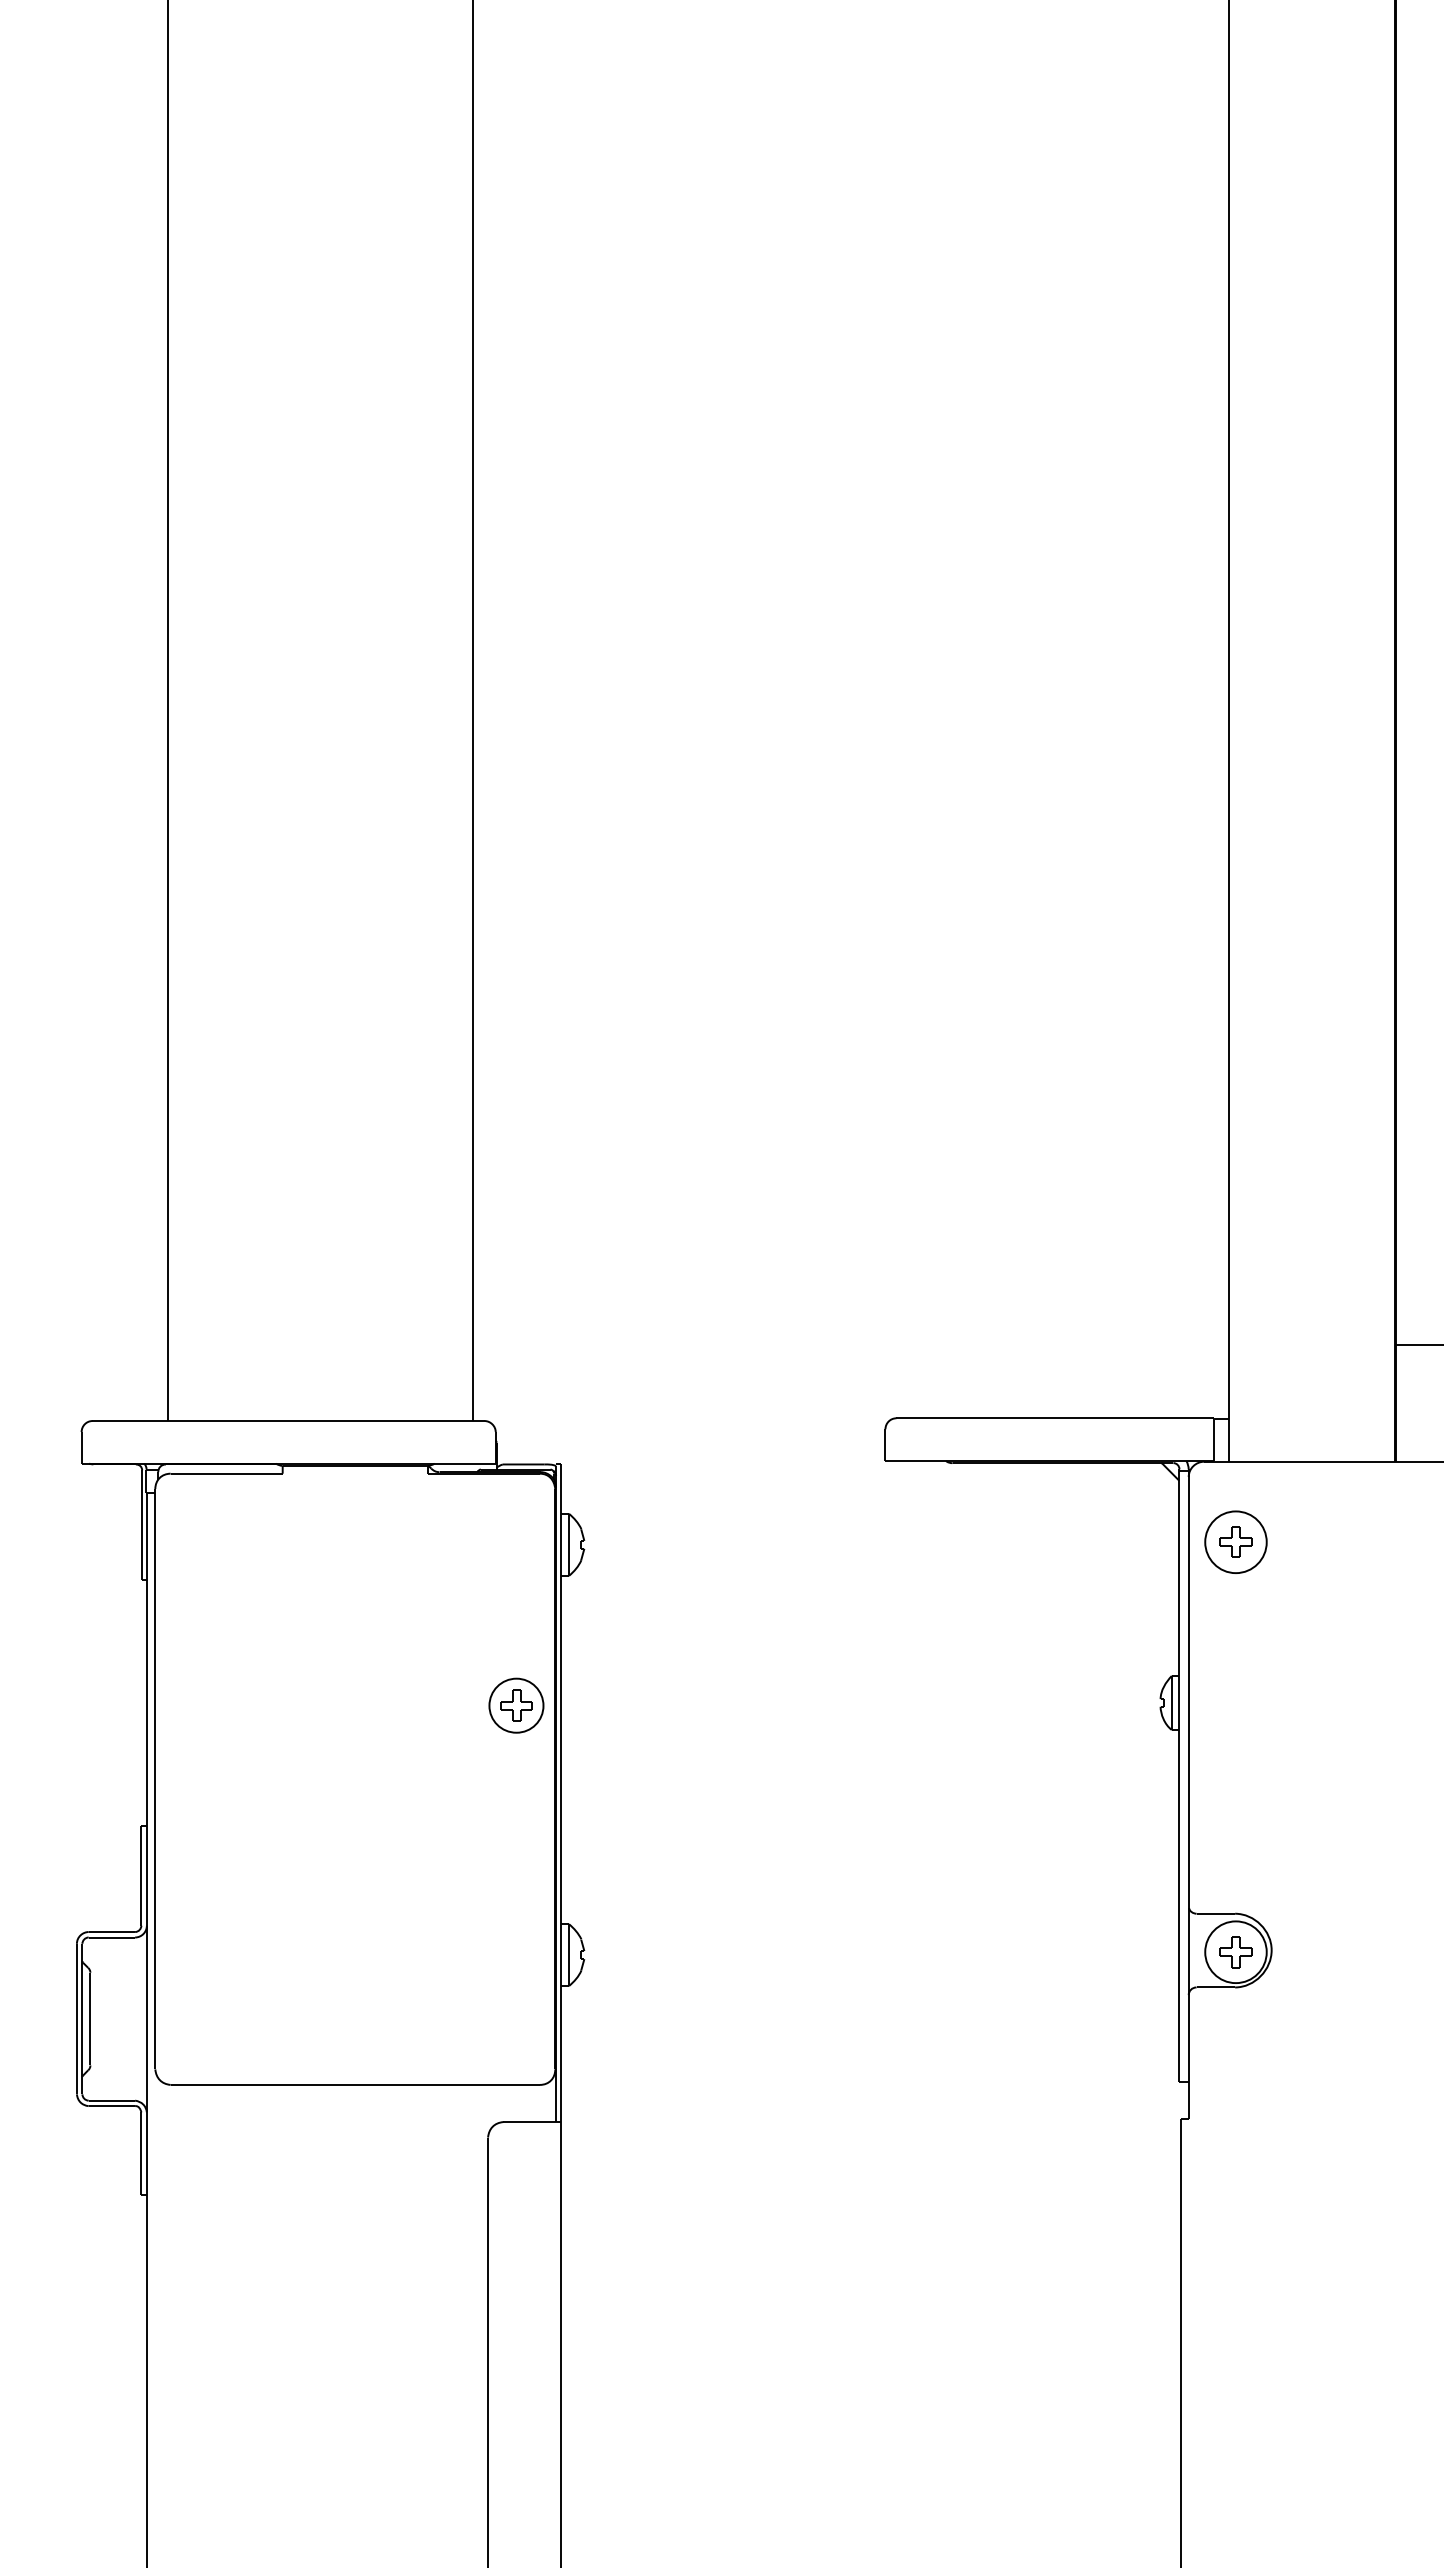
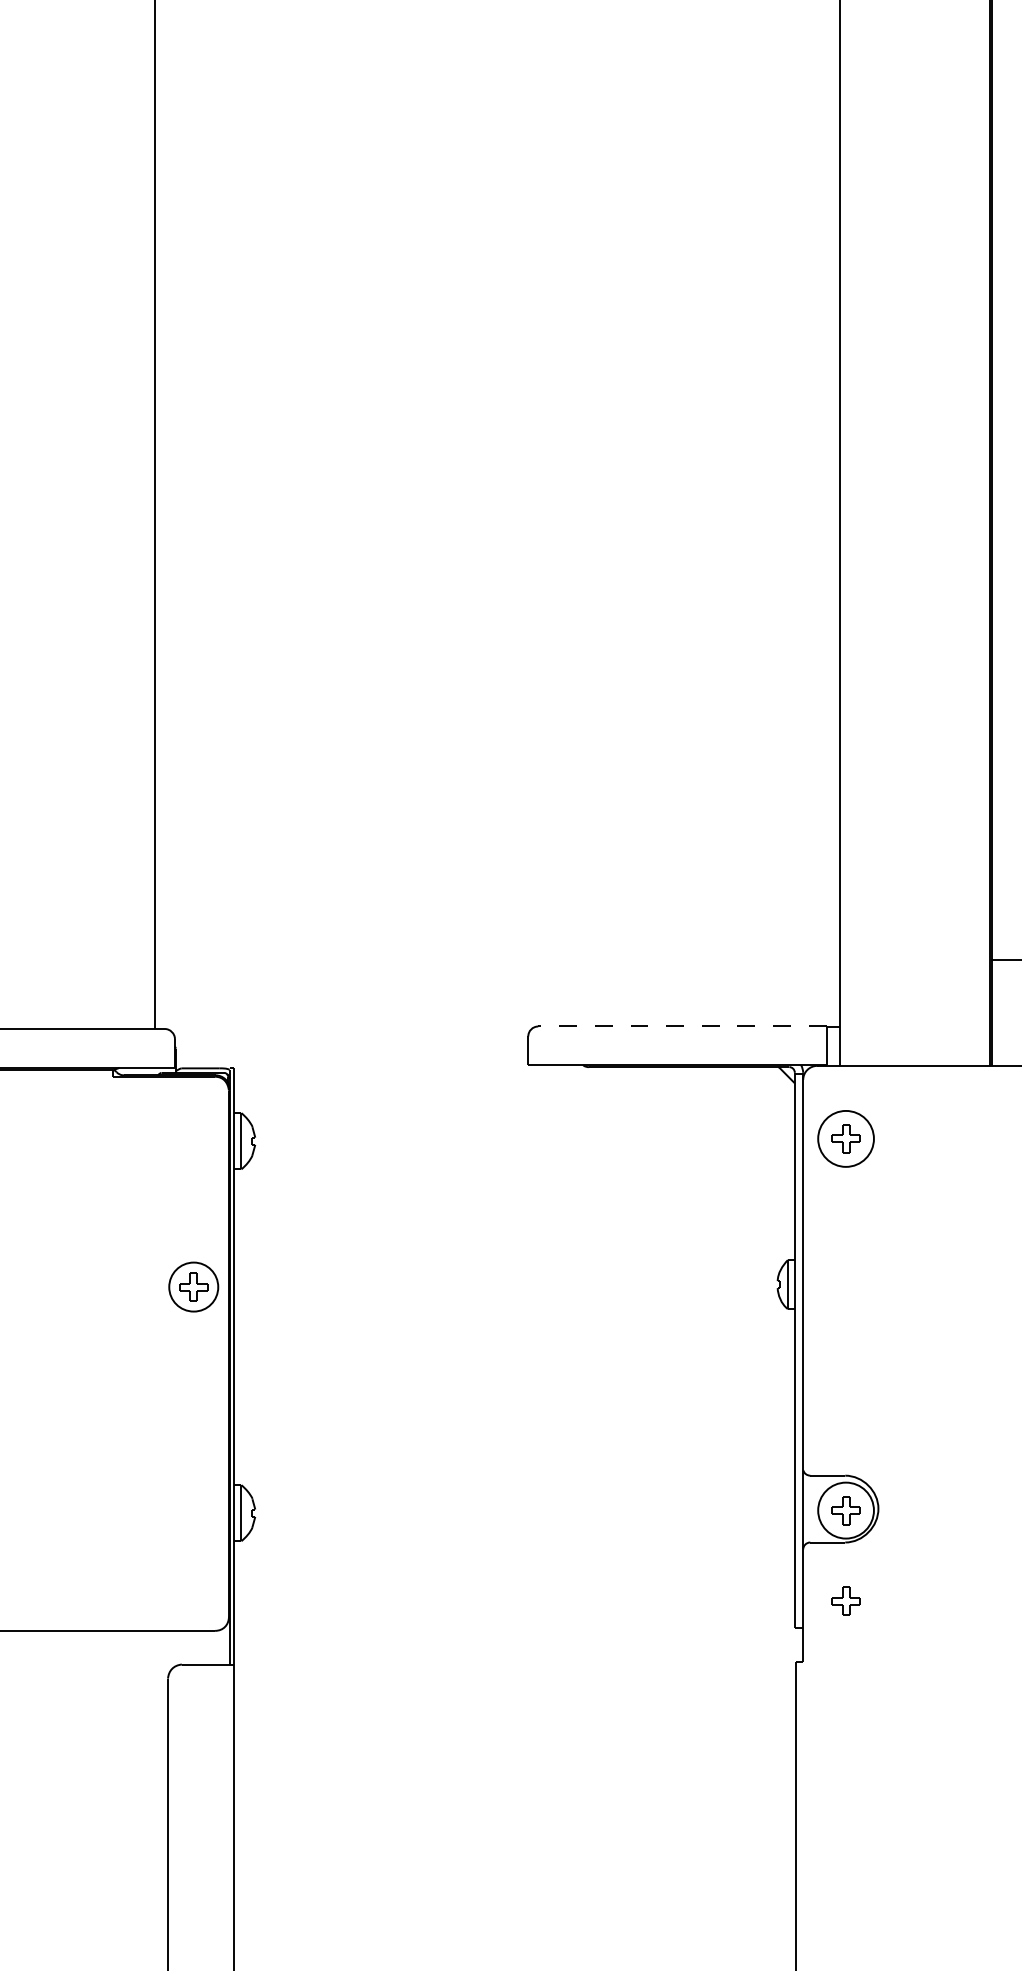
line: (1055, 1418) -> (682, 1026), solid -> dashed
part: (1235, 2052) -> (845, 1601), added

